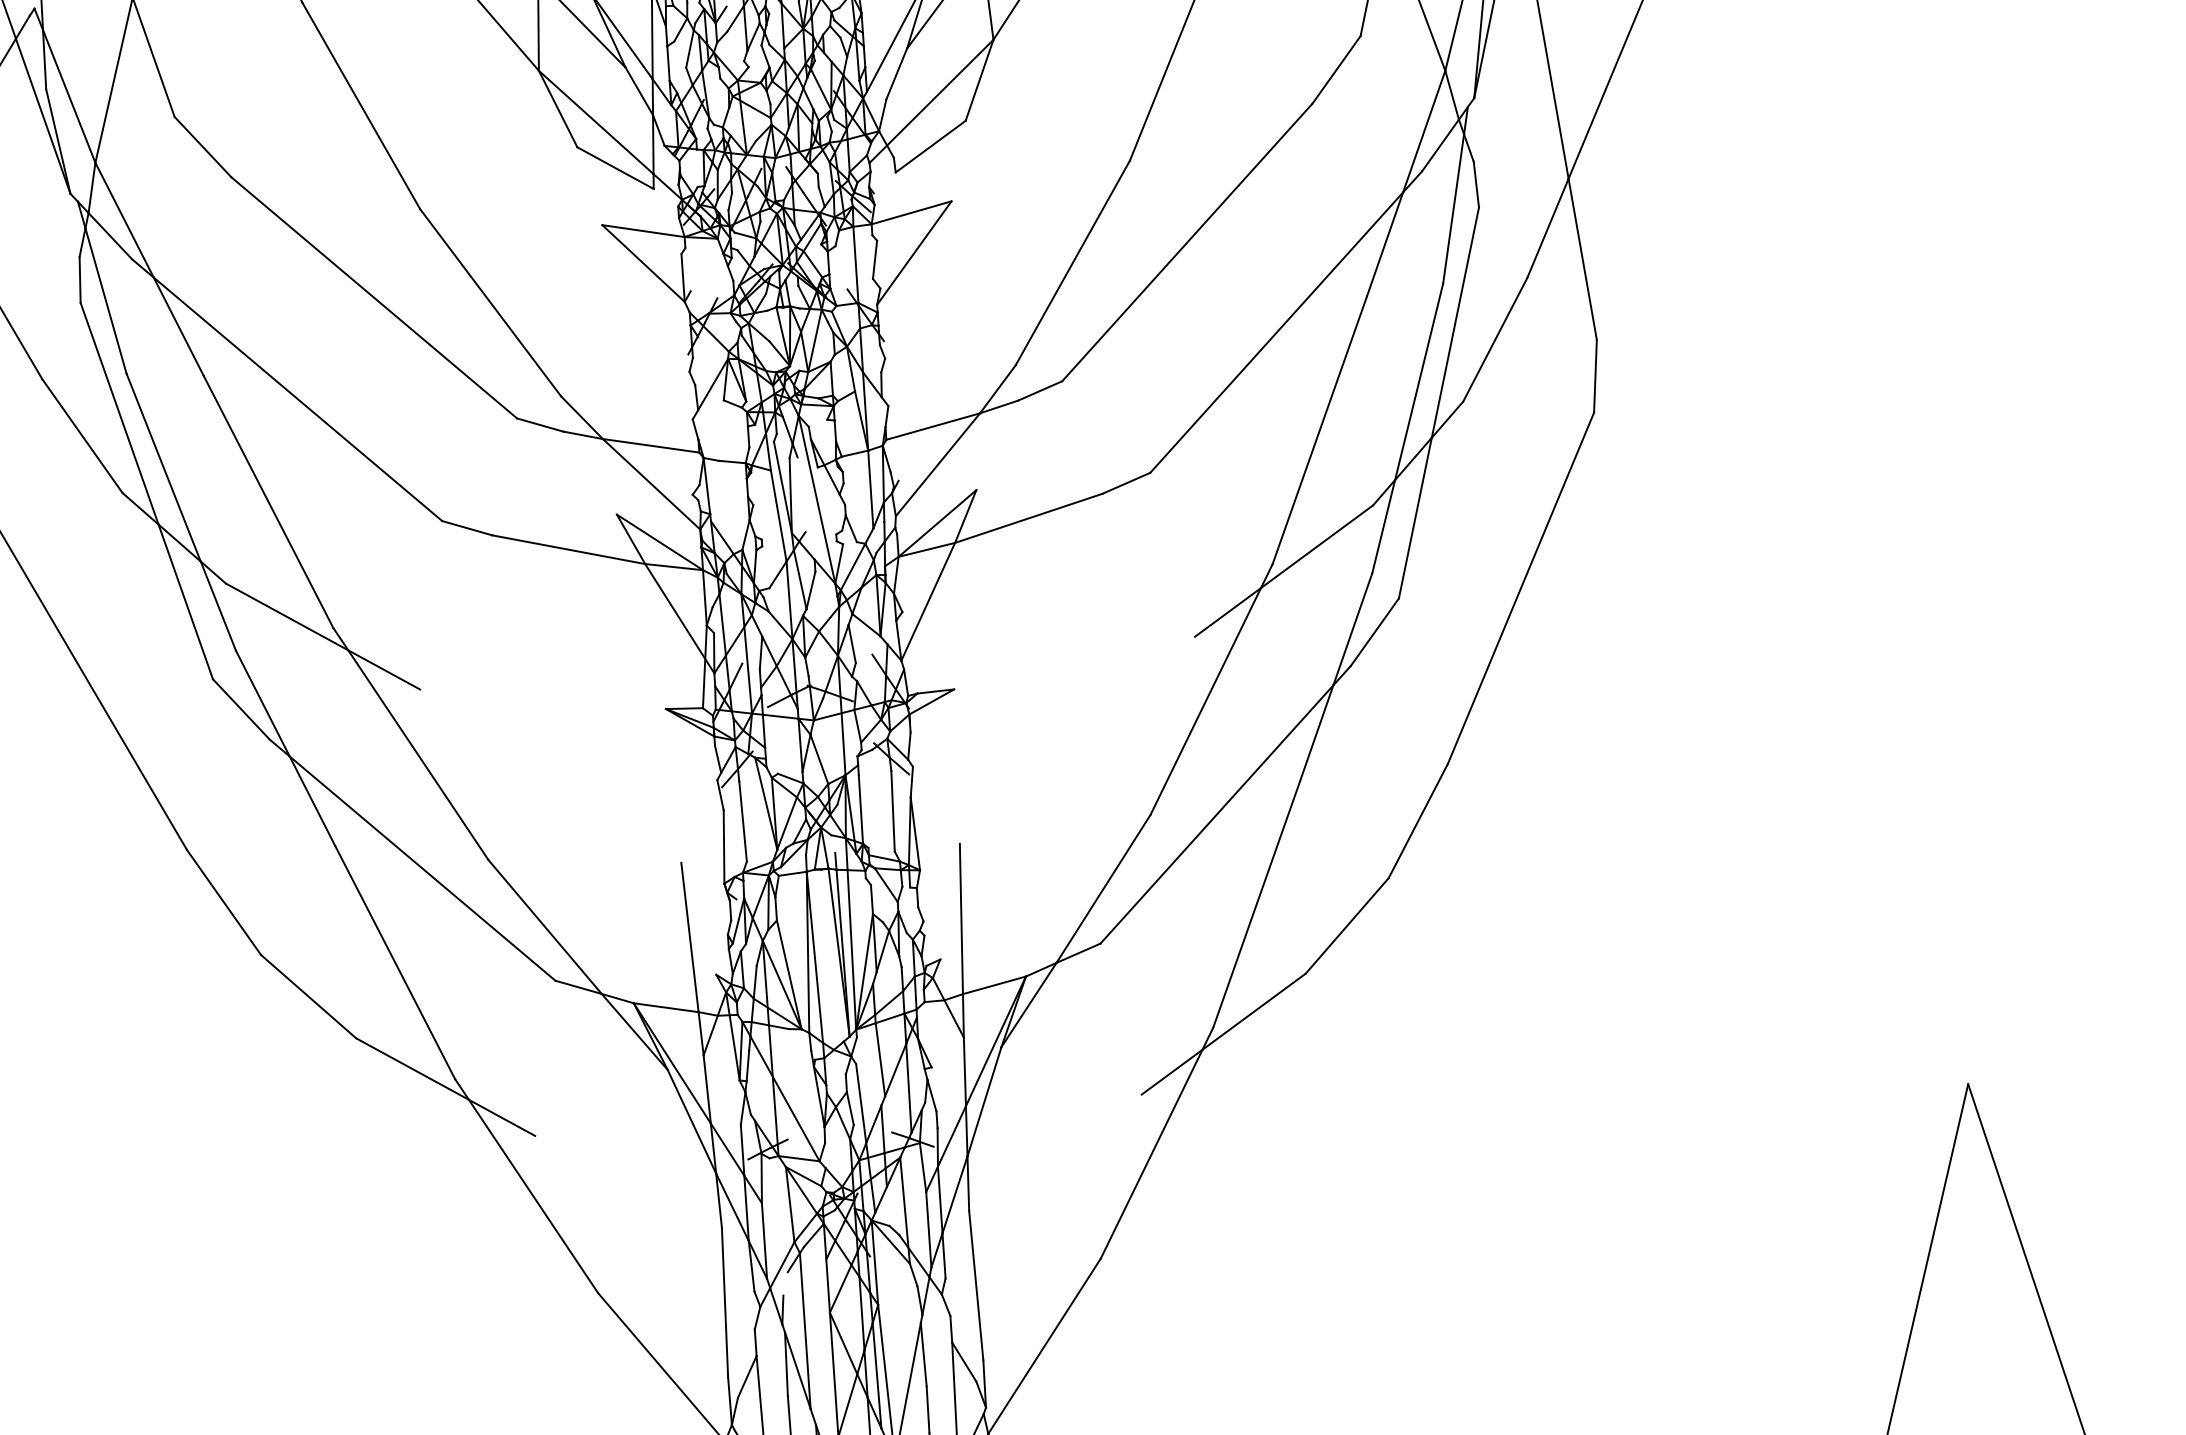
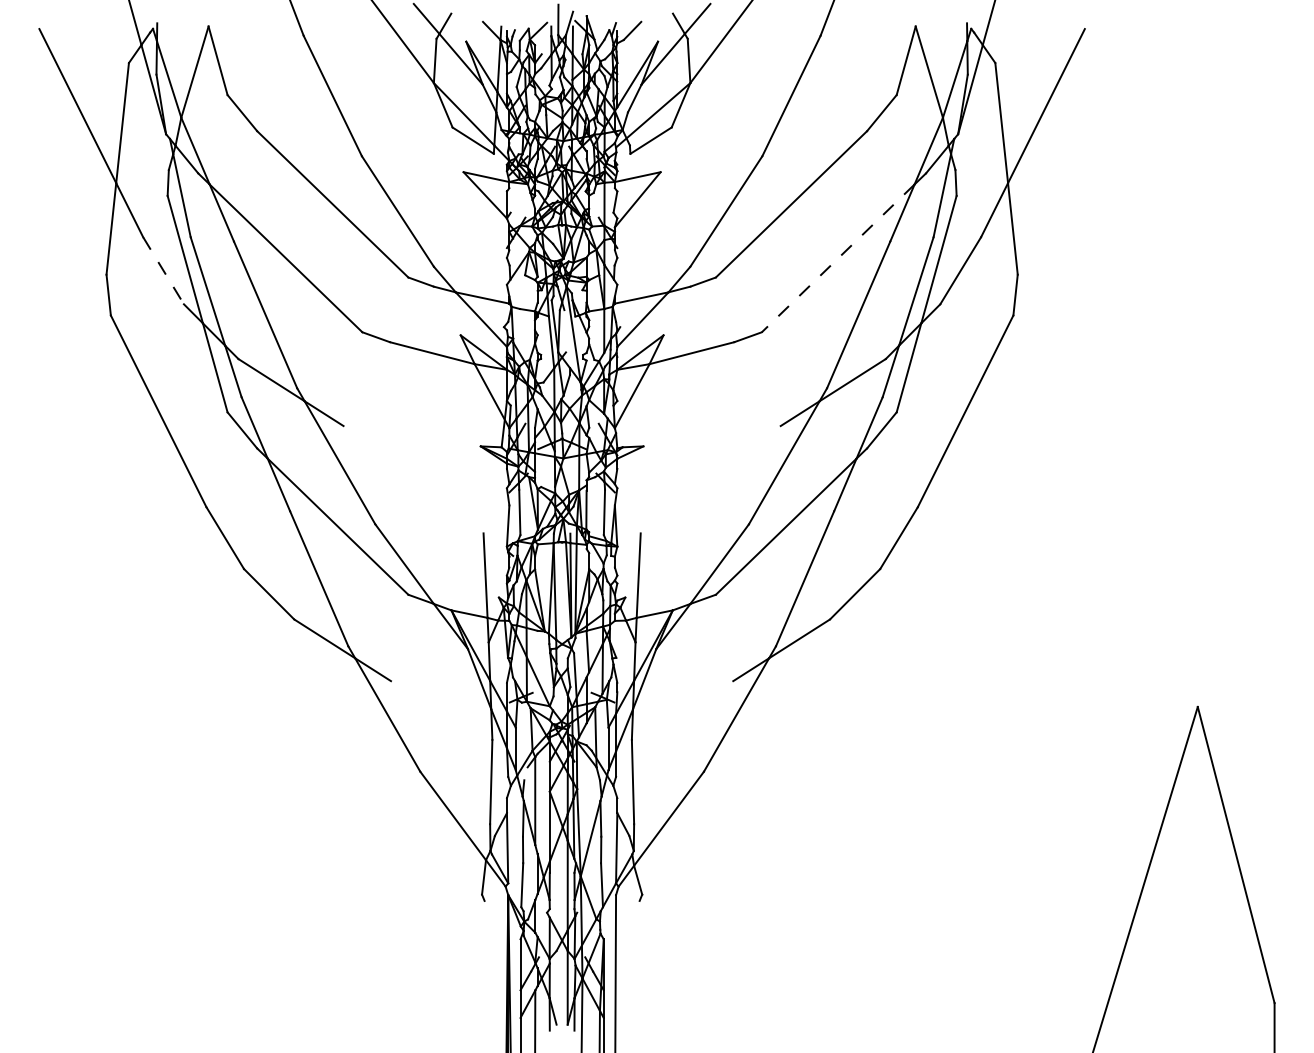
line: (1275, 332) -> (837, 258), solid -> dashed
line: (82, 437) -> (163, 271), solid -> dashed

